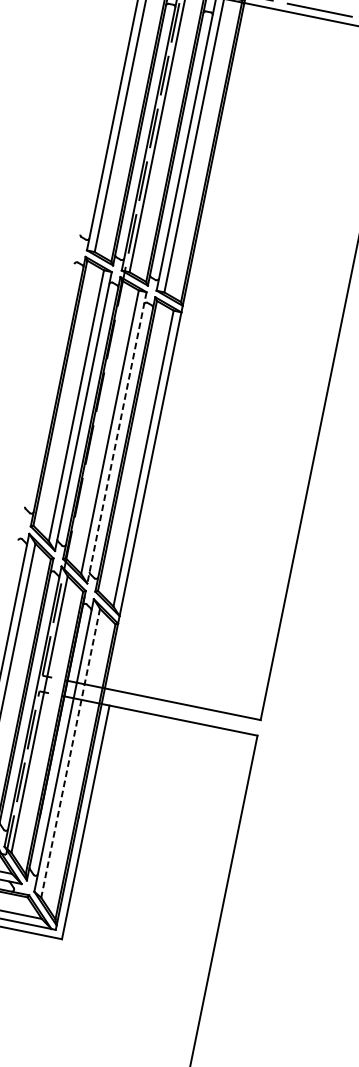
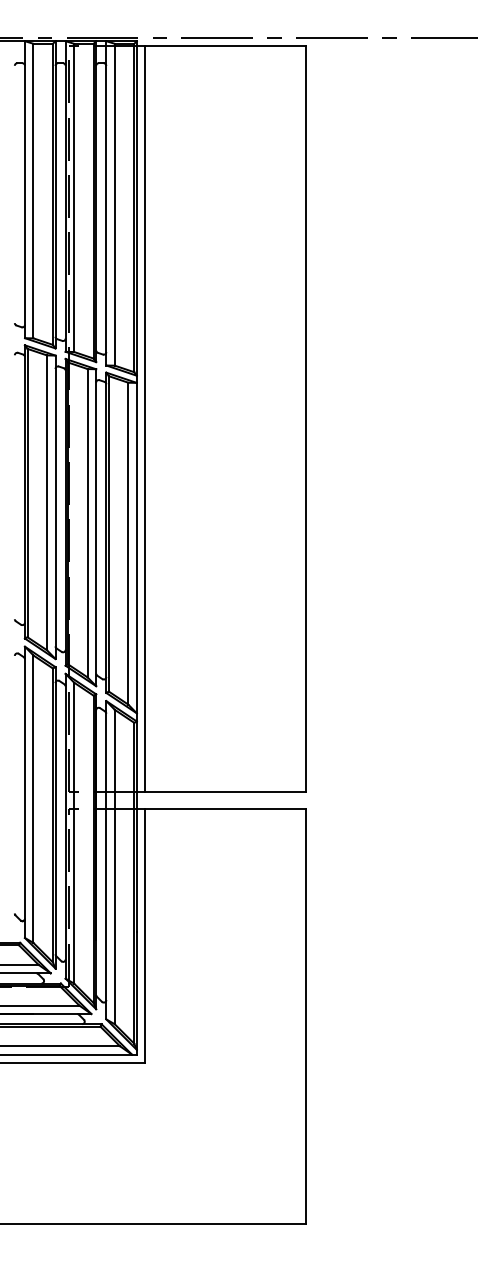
line: (182, 346) -> (145, 418), added
line: (117, 438) -> (96, 528), dashed -> solid
line: (70, 753) -> (114, 867), dashed -> solid

